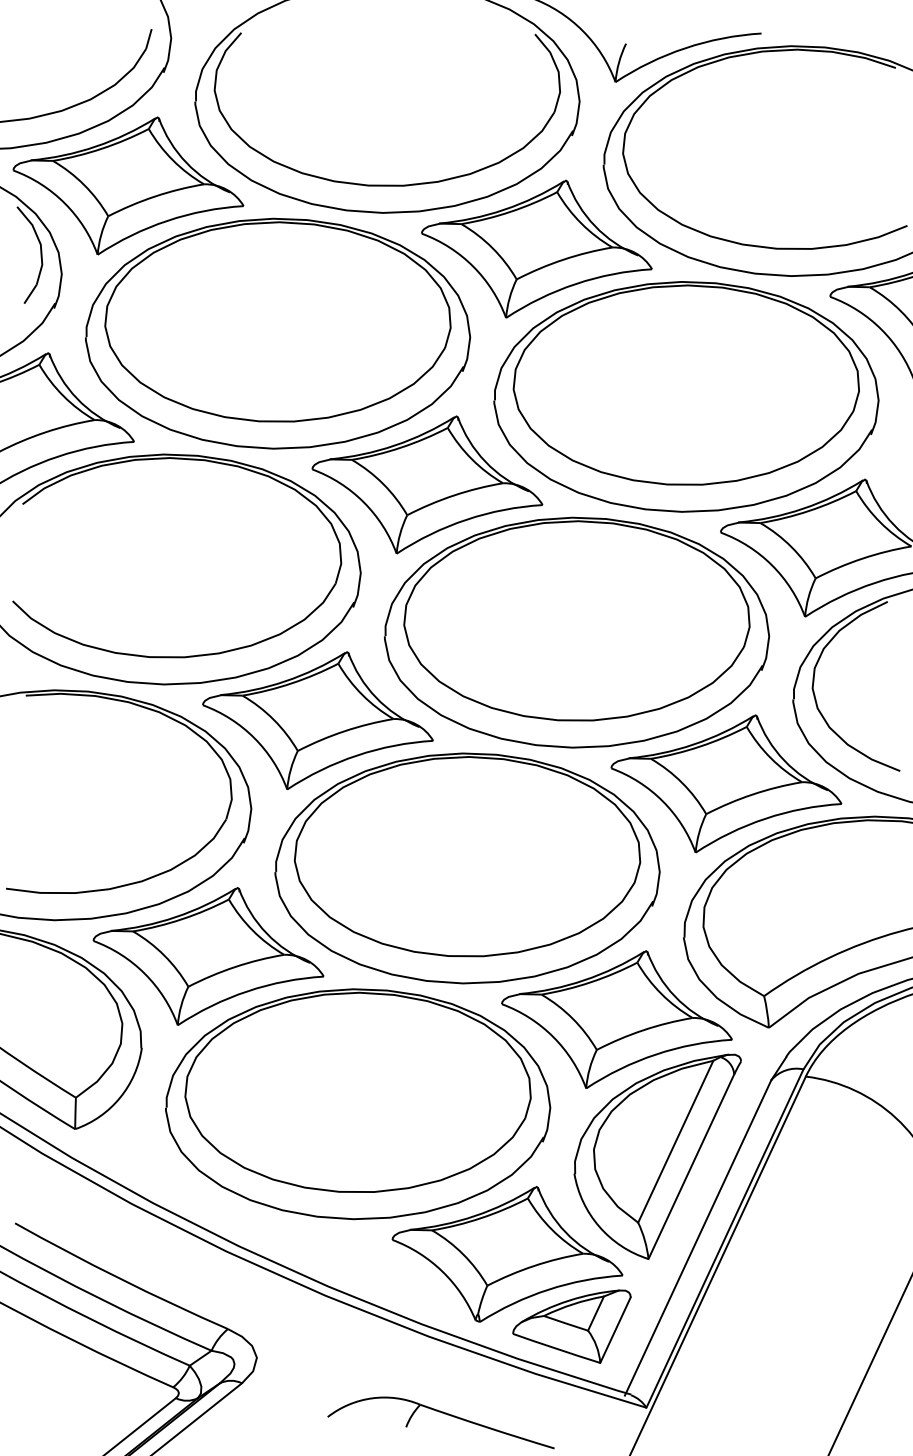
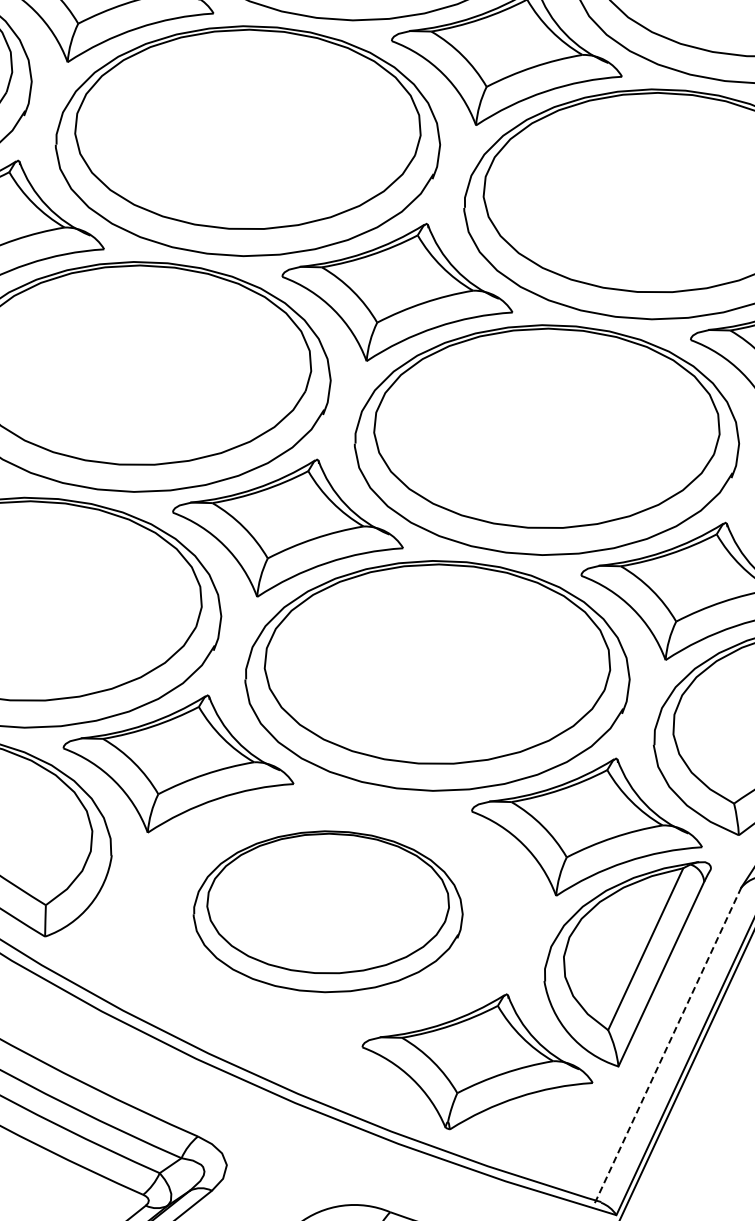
part: (358, 1104) -> (328, 911), size x0.7
line: (698, 1237) -> (668, 1044), solid -> dashed
part: (571, 1326) -> (541, 1133), removed

